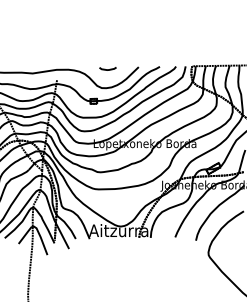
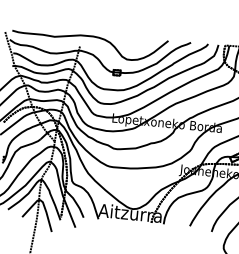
line: (107, 69) -> (134, 40), removed

